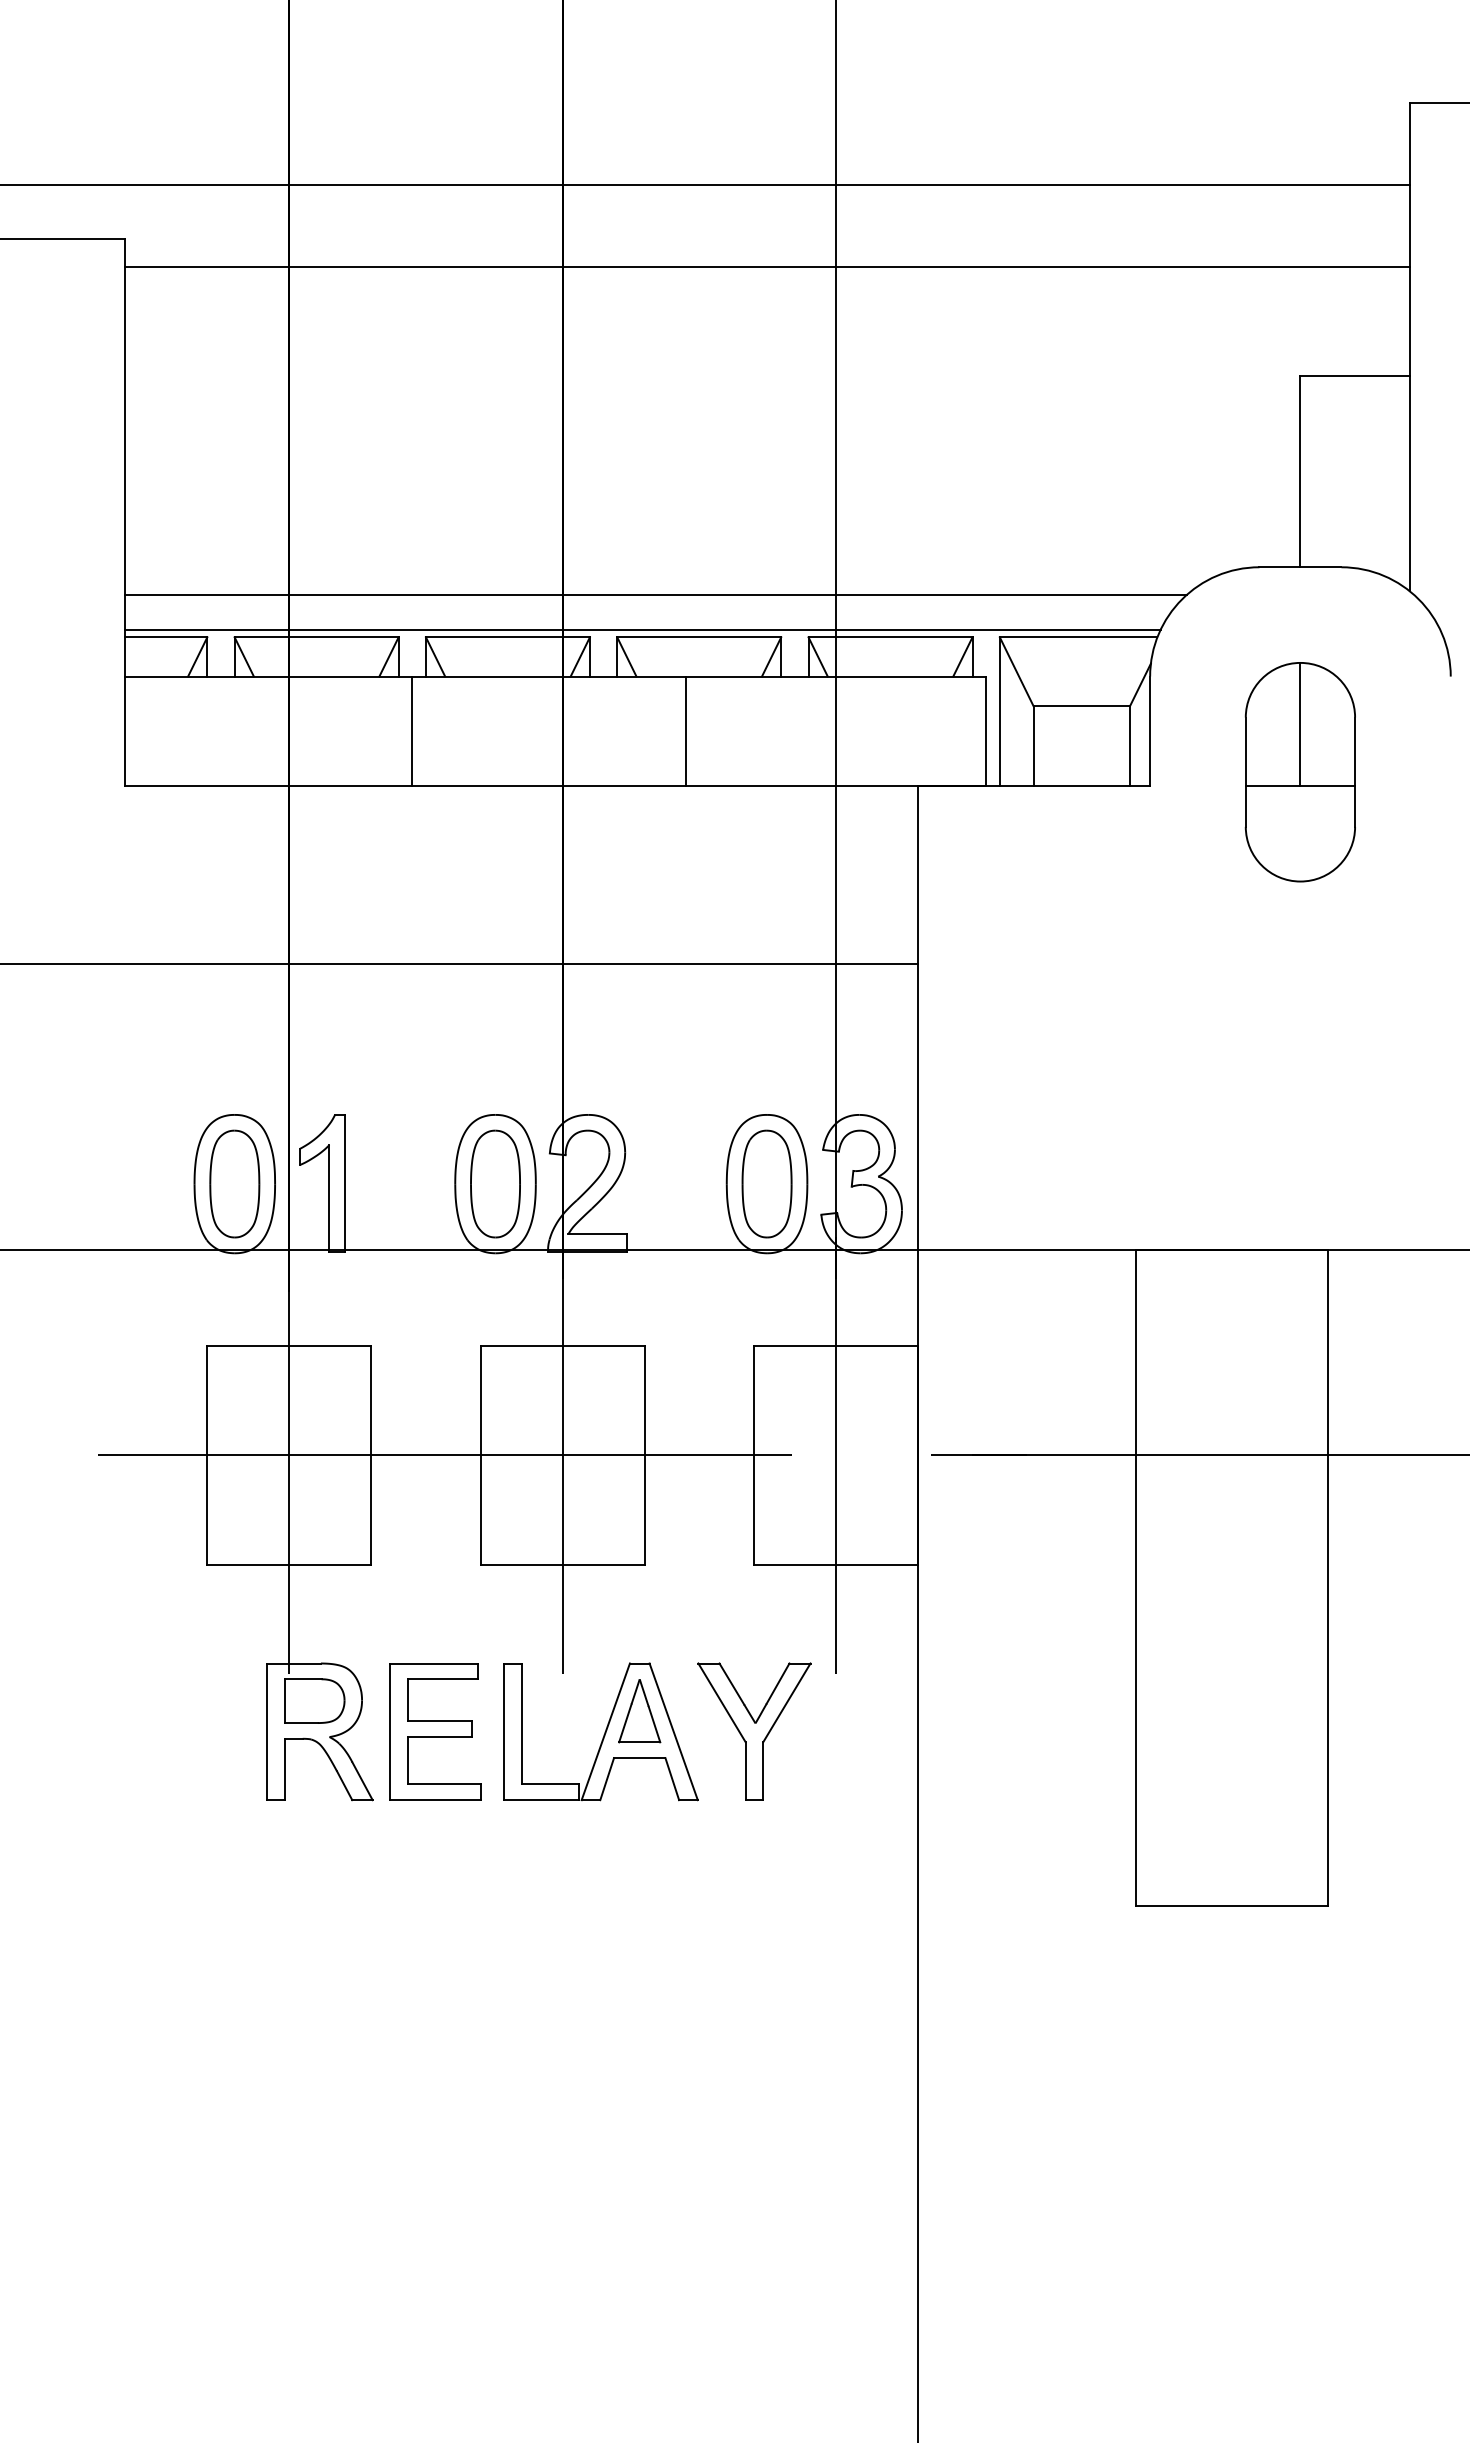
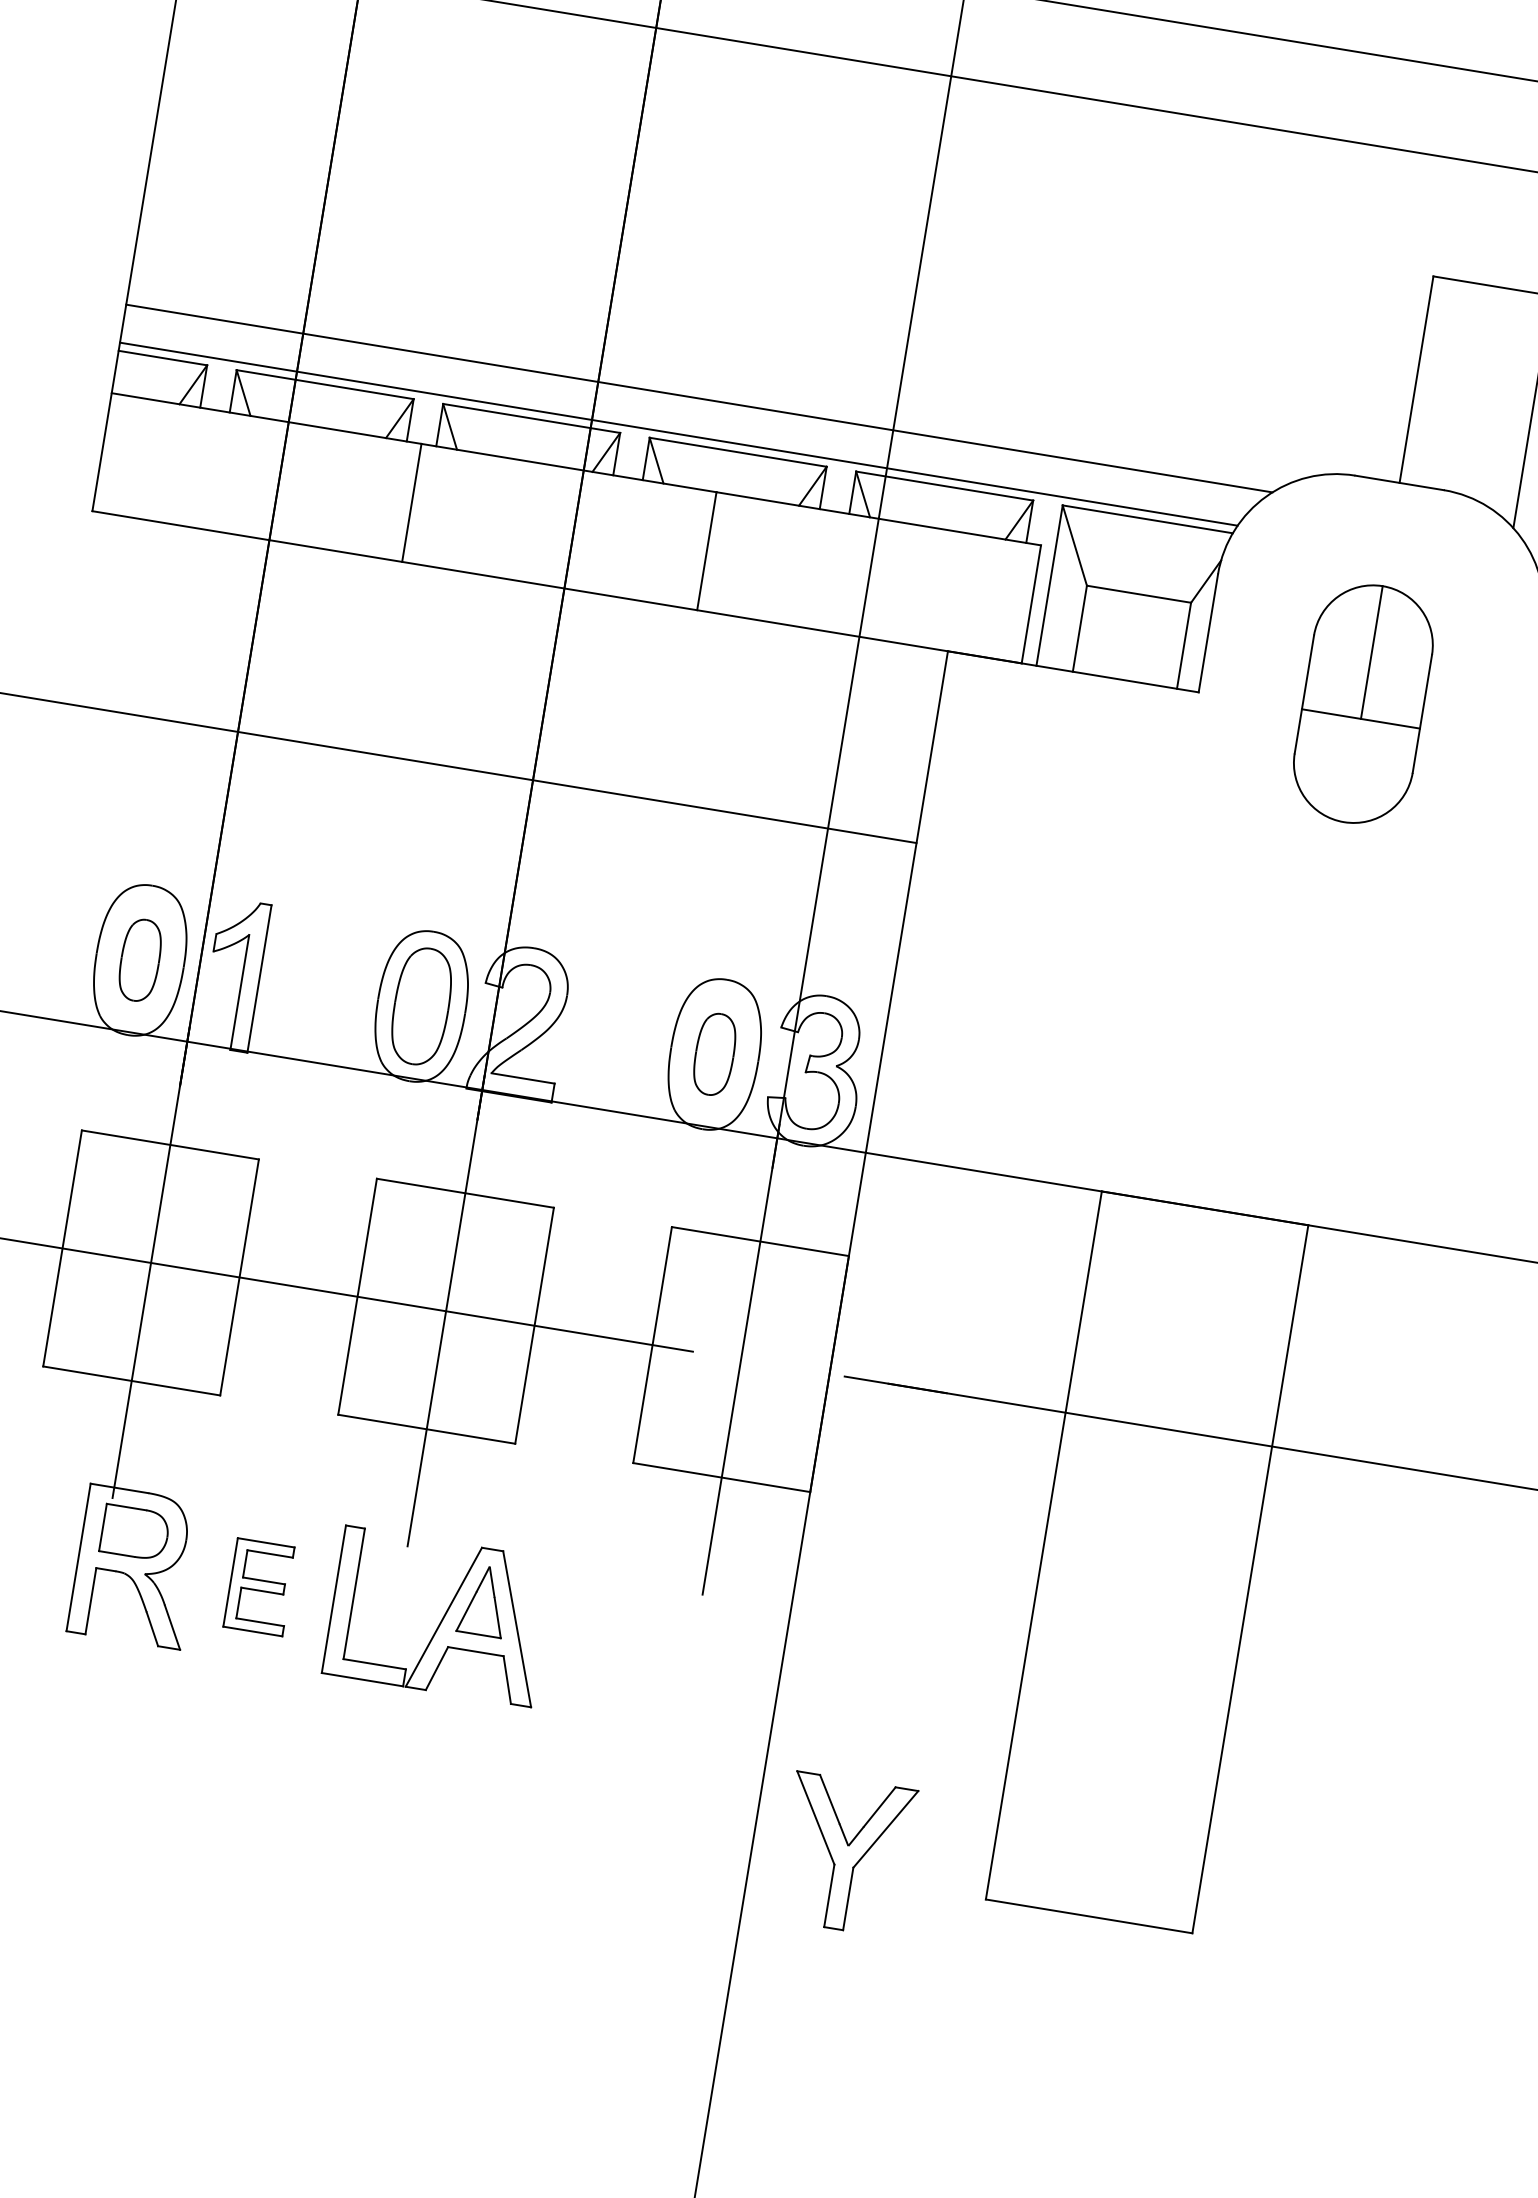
part: (234, 1183) -> (139, 959), size x0.7
part: (766, 1183) -> (714, 1053), size x0.7
part: (435, 1731) -> (260, 1586), size x0.6
part: (754, 1731) -> (845, 1854), moved

